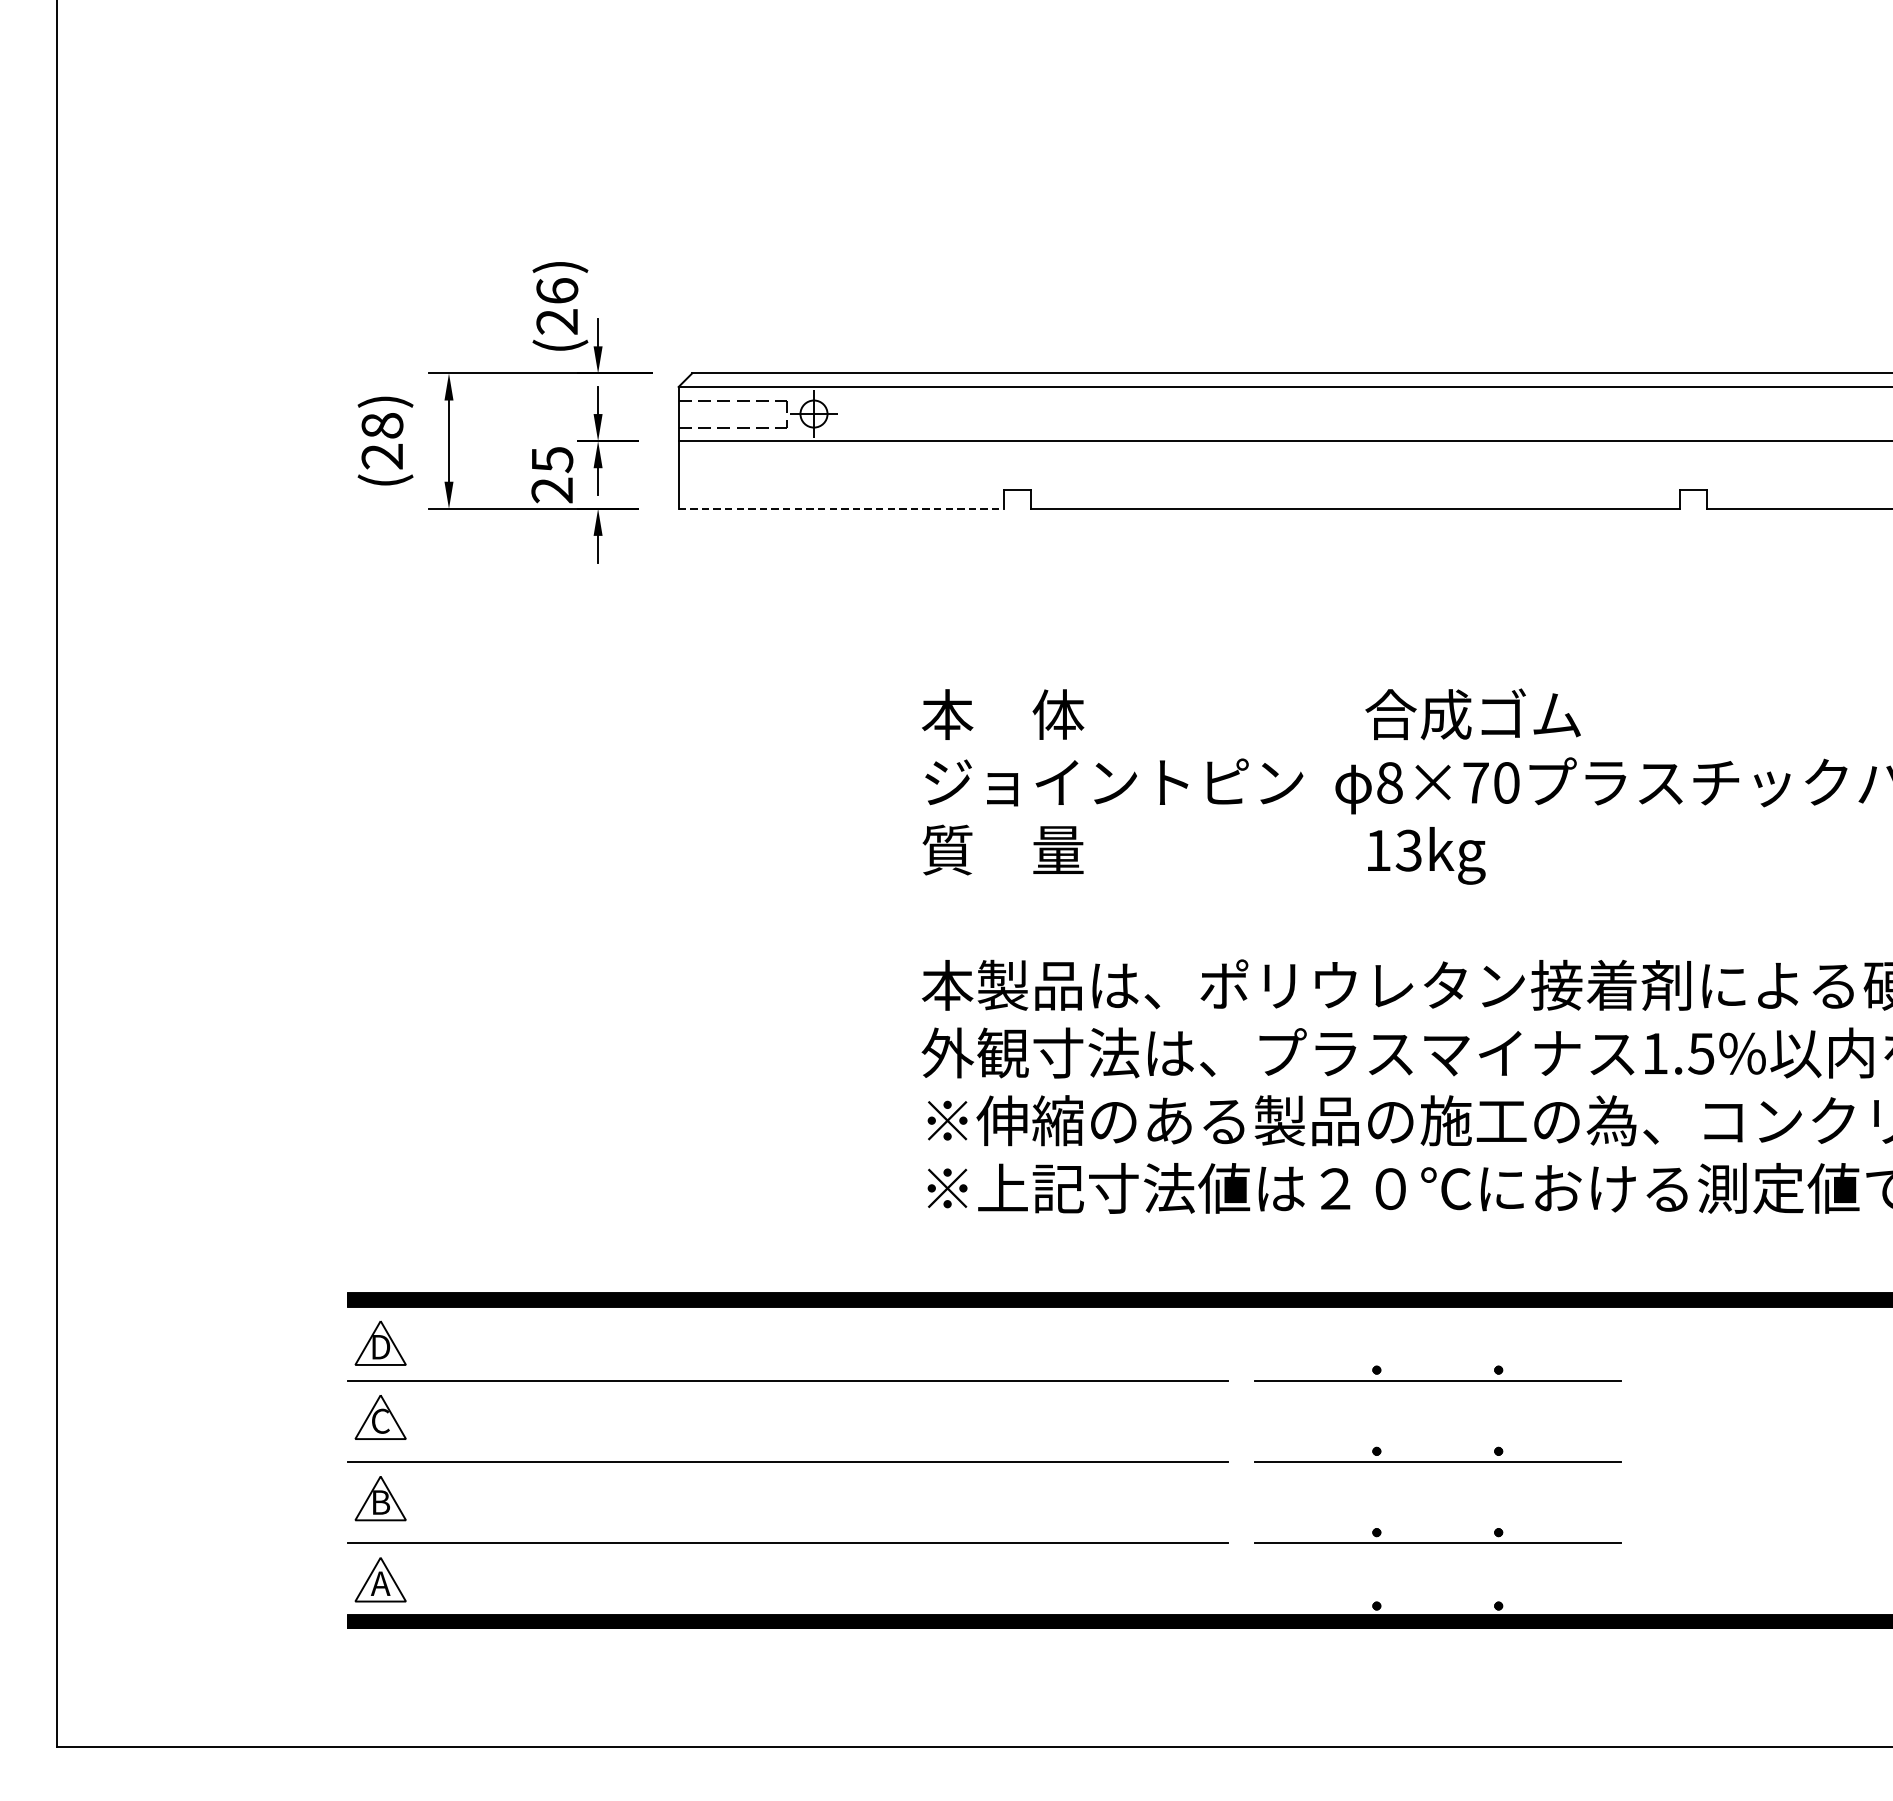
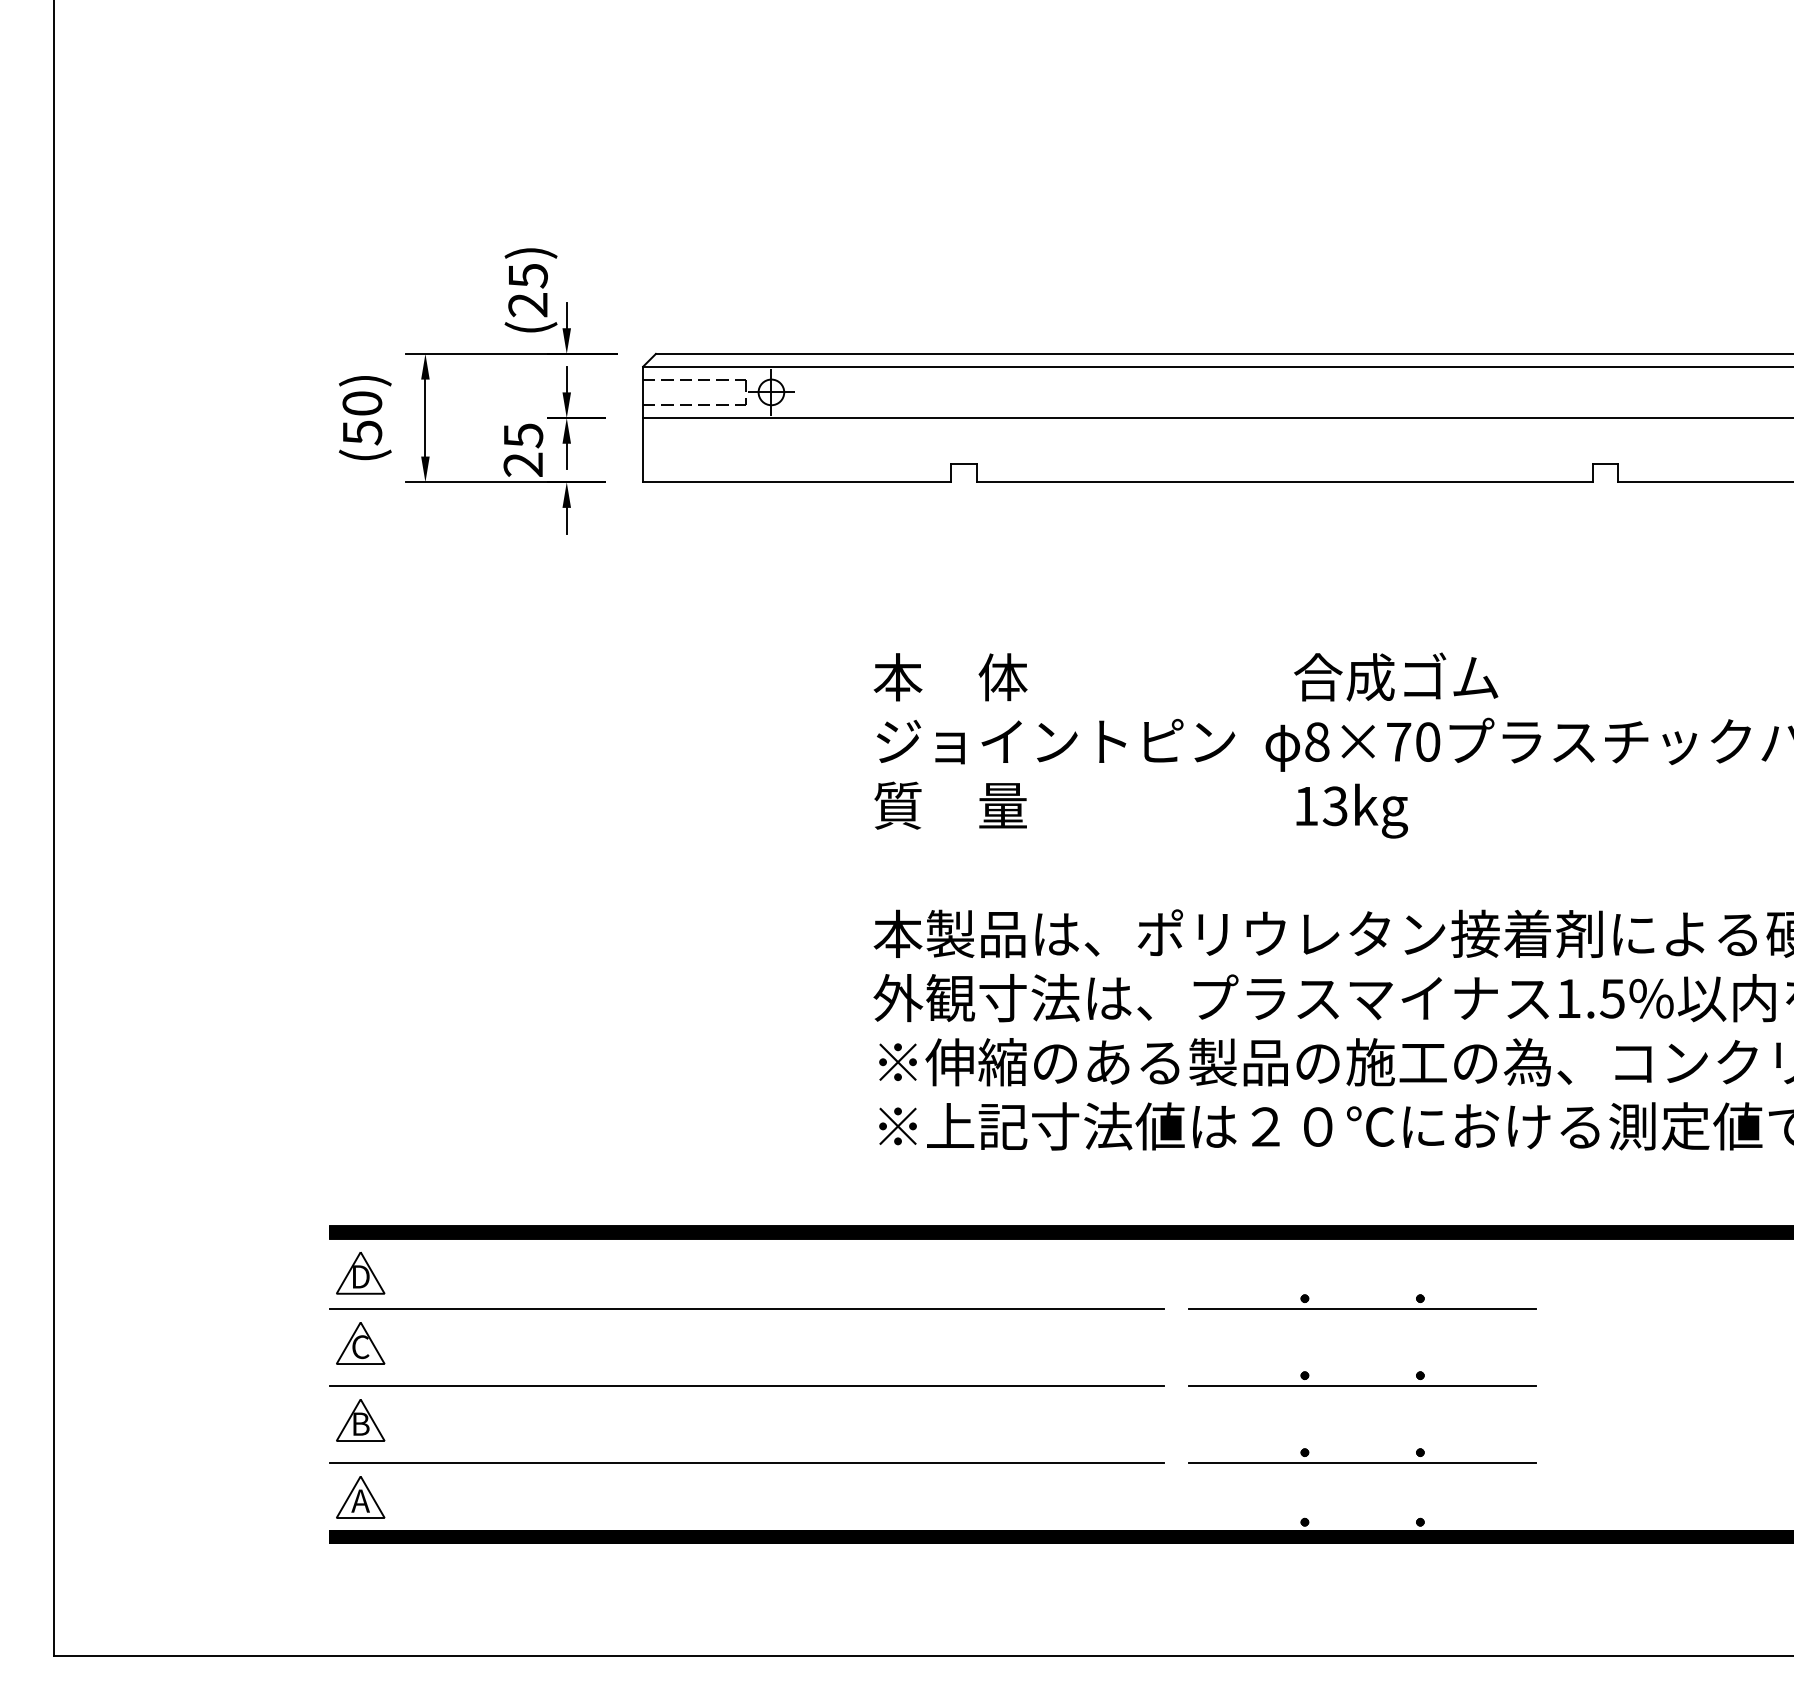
text: (556, 290) -> (527, 275), (26) -> (25)
text: (382, 441) -> (362, 418), (28) -> (50)
line: (841, 509) -> (797, 482), dashed -> solid

